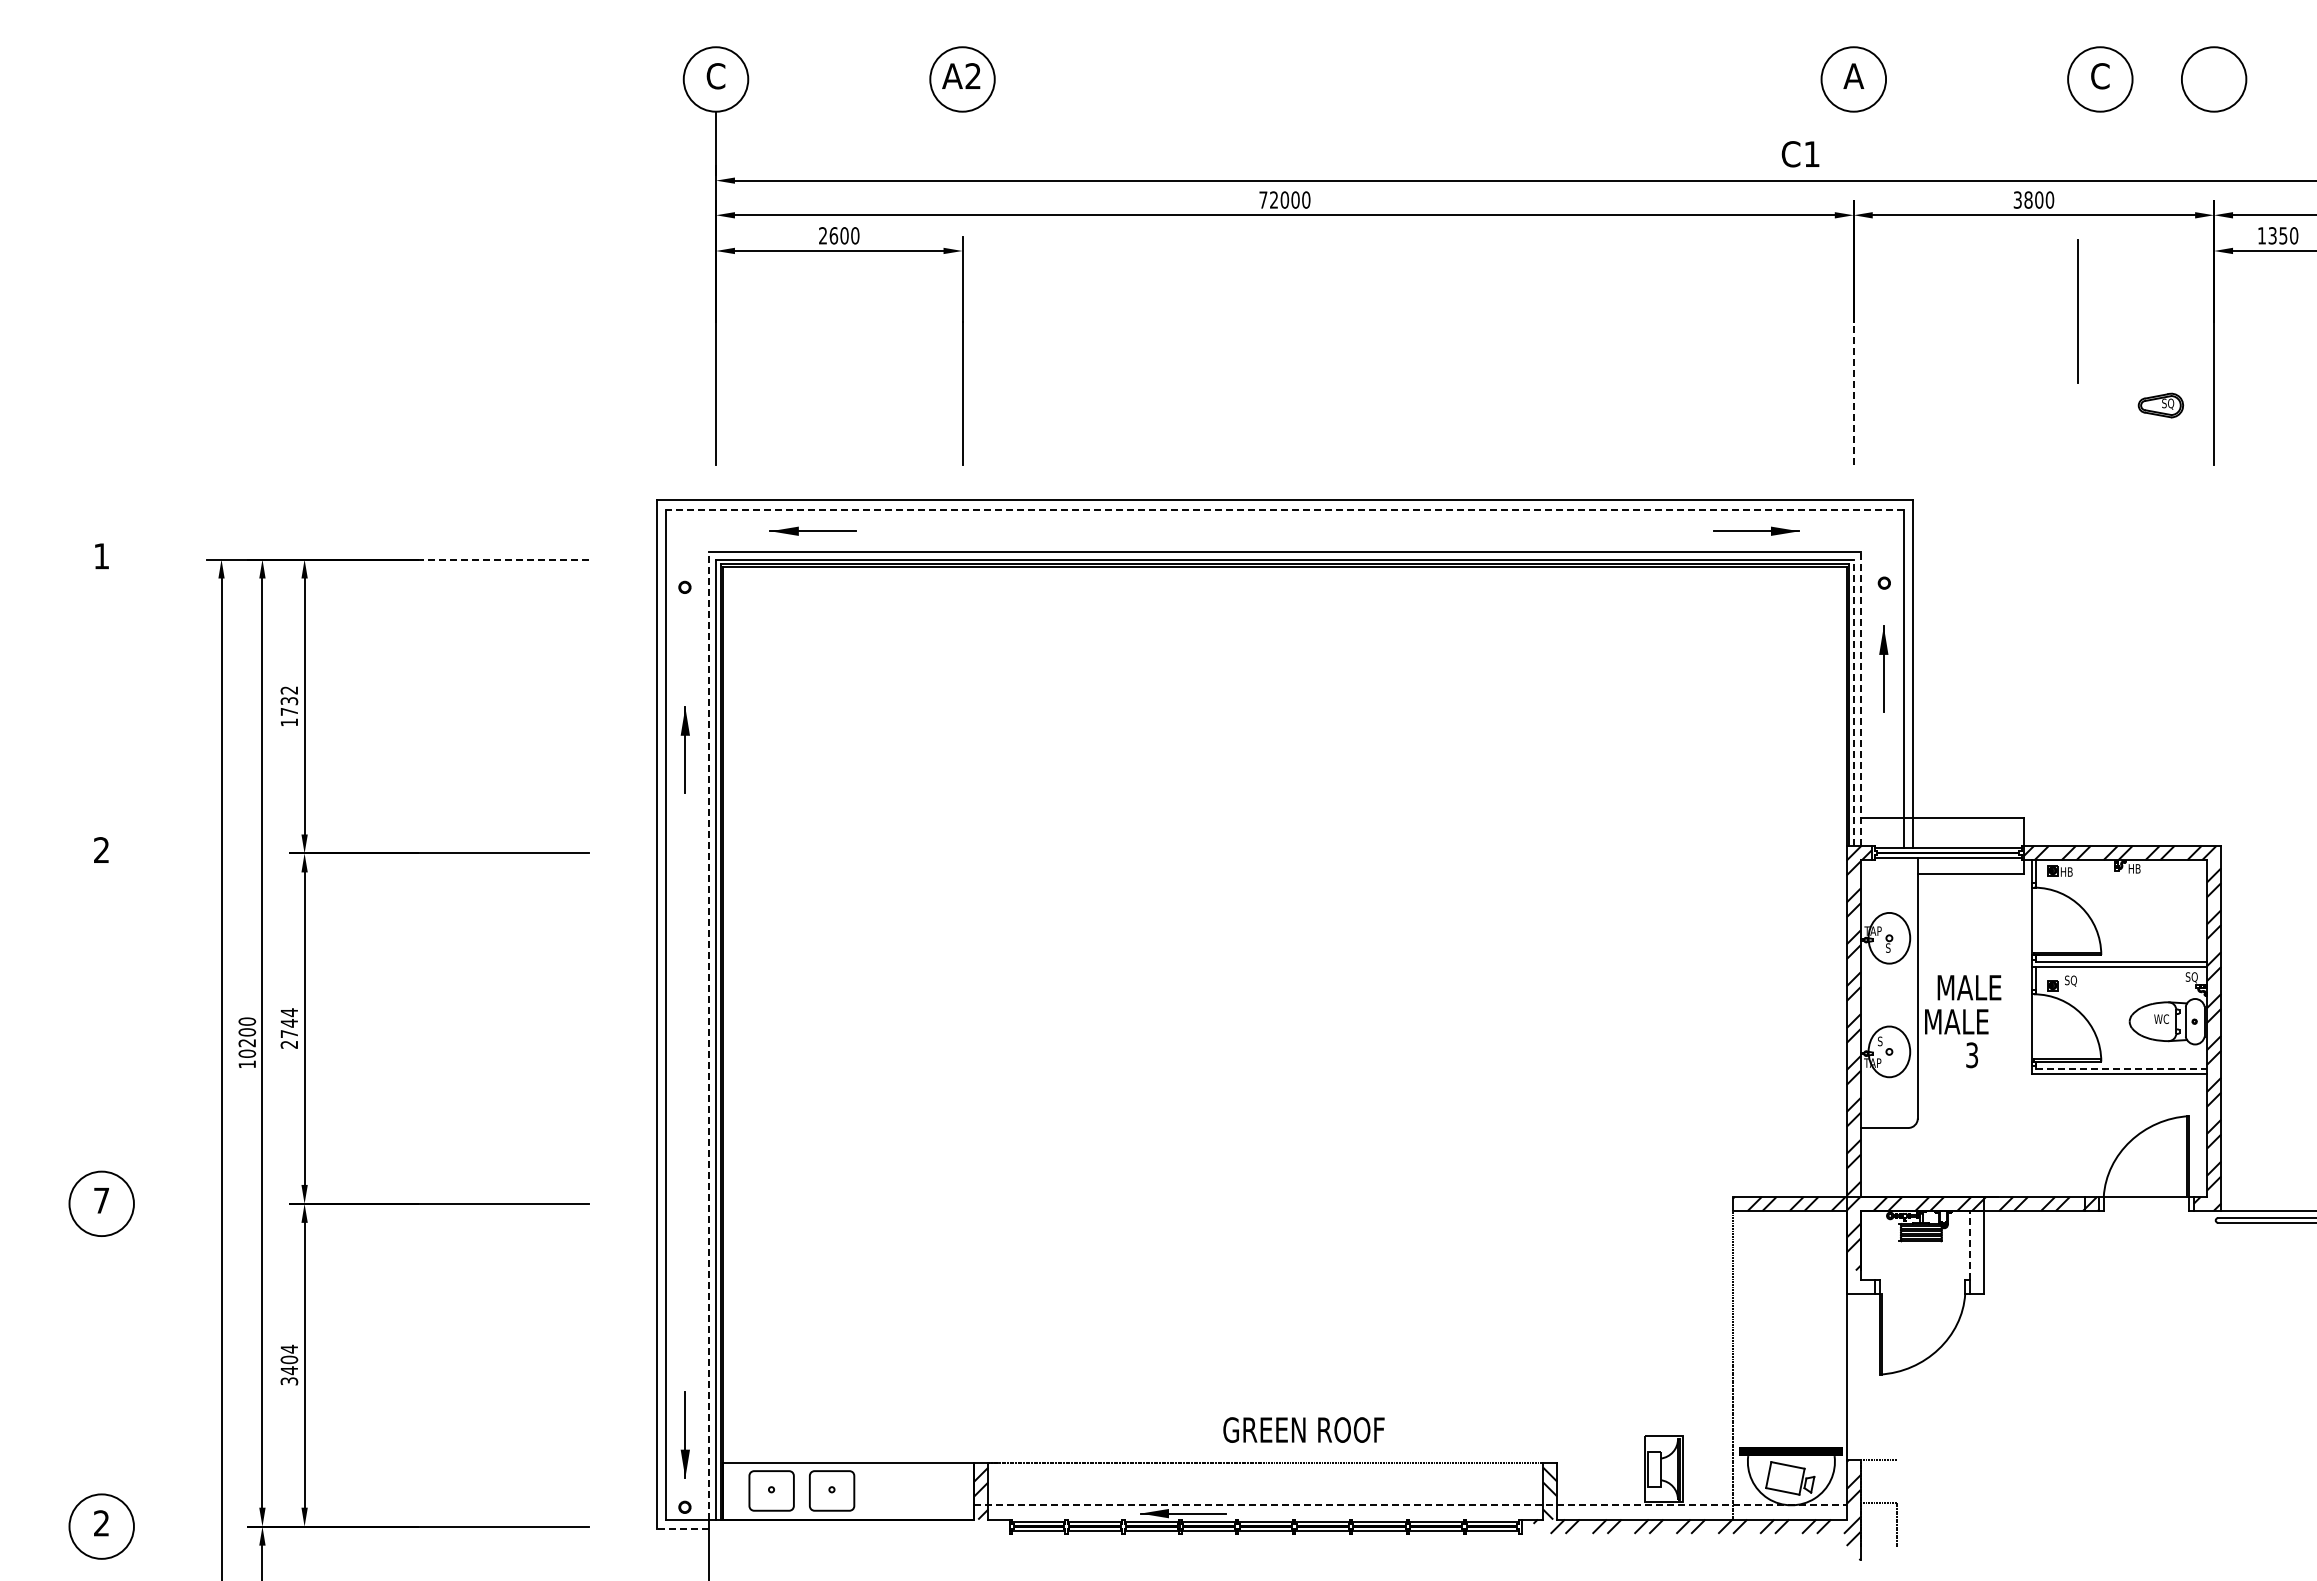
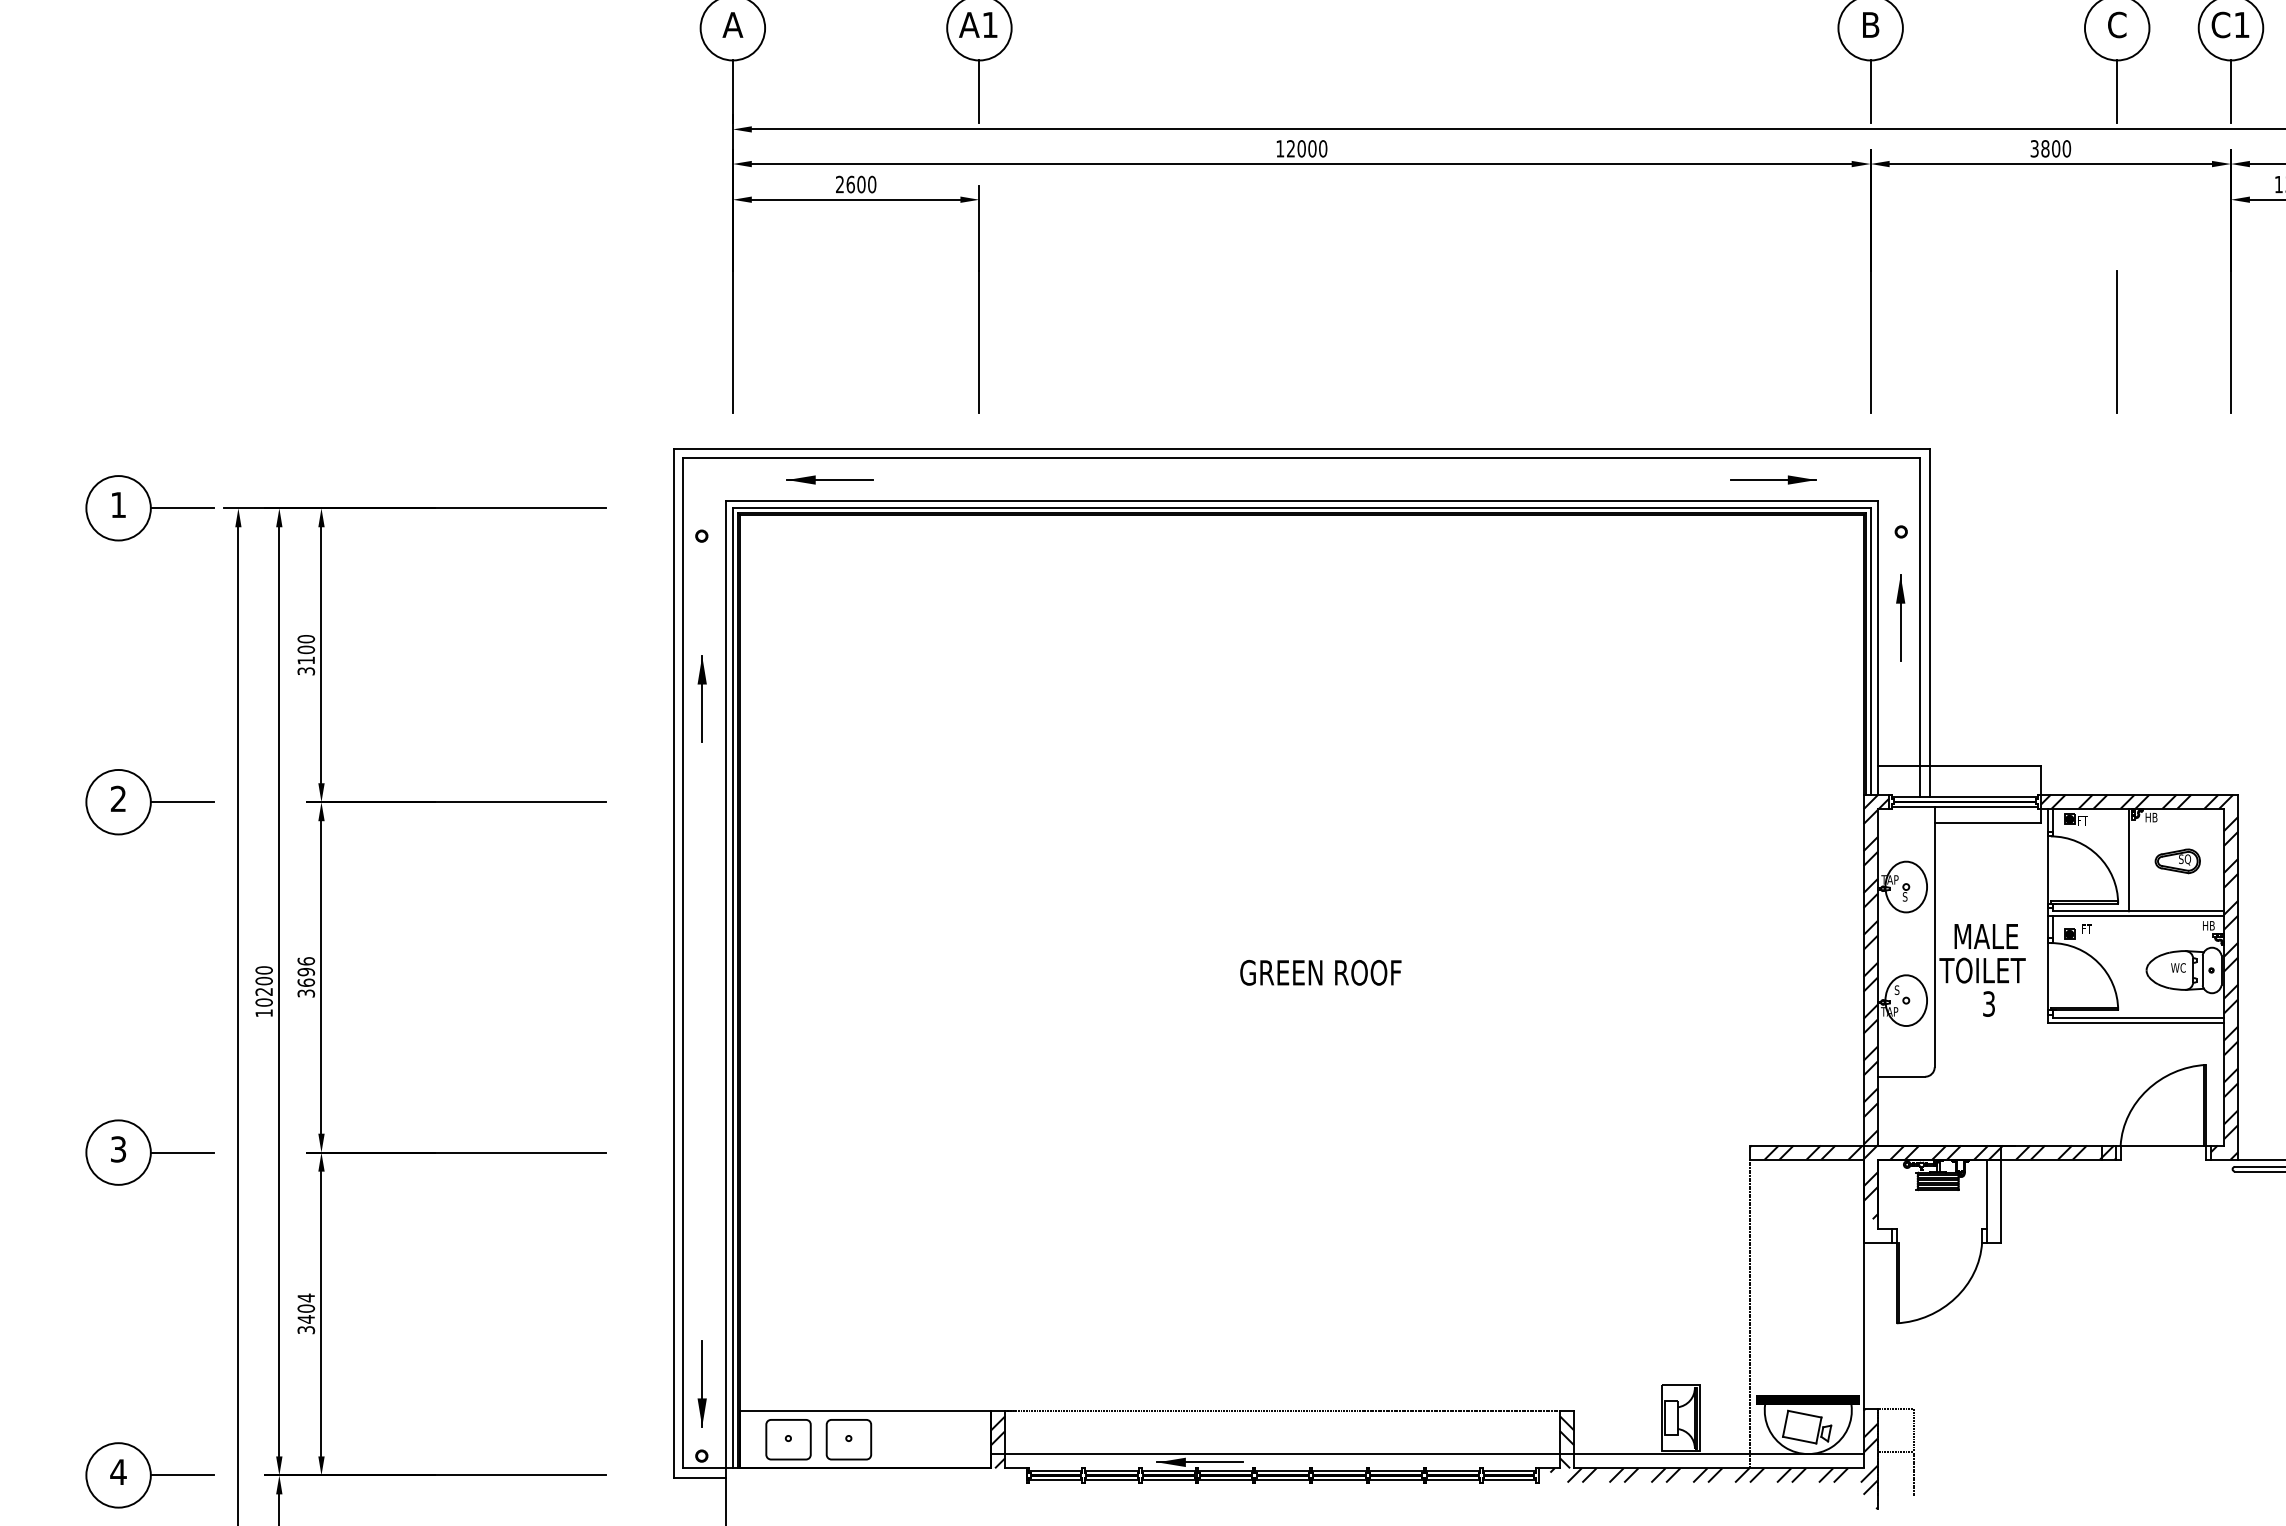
text: (972, 75) -> (989, 24), A2 -> A1
text: (1853, 75) -> (1870, 24), A -> B
text: (715, 76) -> (732, 25), C -> A
line: (962, 142) -> (979, 91), added
line: (1853, 142) -> (1870, 91), added
line: (2100, 142) -> (2117, 91), added
line: (2214, 142) -> (2231, 91), added
text: (1800, 154) -> (2230, 25), moved
text: (1263, 199) -> (1280, 148), 72000 -> 12000
line: (2077, 311) -> (2116, 342), moved
line: (1853, 392) -> (1870, 341), dashed -> solid
part: (2160, 405) -> (2177, 861), moved
line: (1284, 509) -> (1301, 458), dashed -> solid
part: (132, 559) -> (149, 508), added
line: (503, 559) -> (520, 508), dashed -> solid
line: (1860, 699) -> (1877, 648), dashed -> solid
line: (1853, 702) -> (1870, 651), dashed -> solid
text: (289, 706) -> (306, 655), 1732 -> 3100
part: (132, 853) -> (149, 802), added
text: (2066, 871) -> (2083, 820), HB -> FT
line: (2112, 911) -> (2129, 860), added
text: (2191, 977) -> (2208, 926), SQ -> HB
text: (2070, 980) -> (2087, 929), SQ -> FT
text: (1965, 1021) -> (1982, 970), MALE -> TOILET
text: (289, 1028) -> (306, 977), 2744 -> 3696
line: (708, 1035) -> (725, 984), dashed -> solid
line: (2122, 1069) -> (2139, 1018), dashed -> solid
text: (101, 1200) -> (118, 1149), 7 -> 3
line: (164, 1203) -> (181, 1152), added
line: (1969, 1244) -> (1986, 1193), dashed -> solid
text: (1303, 1429) -> (1320, 972), moved
line: (1897, 1481) -> (1914, 1430), added
line: (1410, 1505) -> (1427, 1454), dashed -> solid
text: (101, 1523) -> (118, 1472), 2 -> 4
line: (164, 1526) -> (181, 1475), added
line: (682, 1529) -> (699, 1478), dashed -> solid

